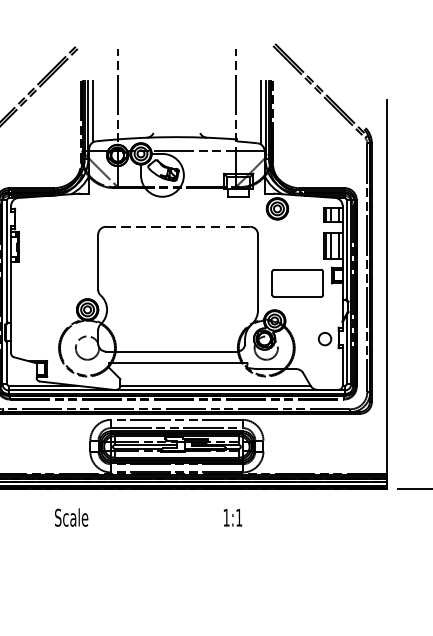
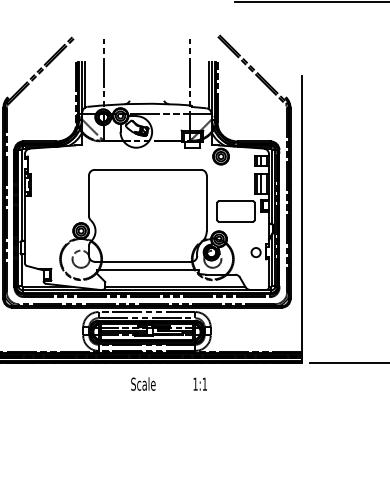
line: (177, 226) -> (147, 169), dashed -> solid
text: (71, 516) -> (143, 383), moved
text: (231, 516) -> (199, 383), moved

